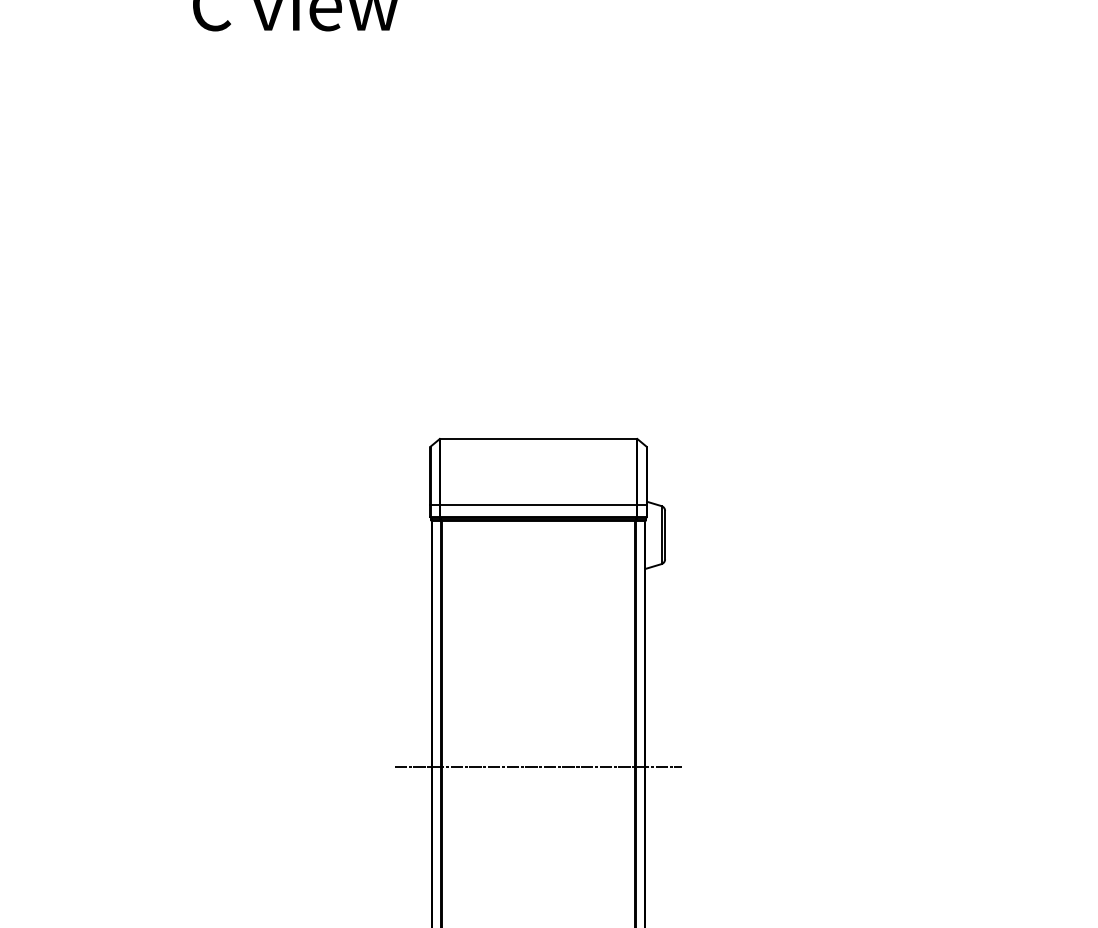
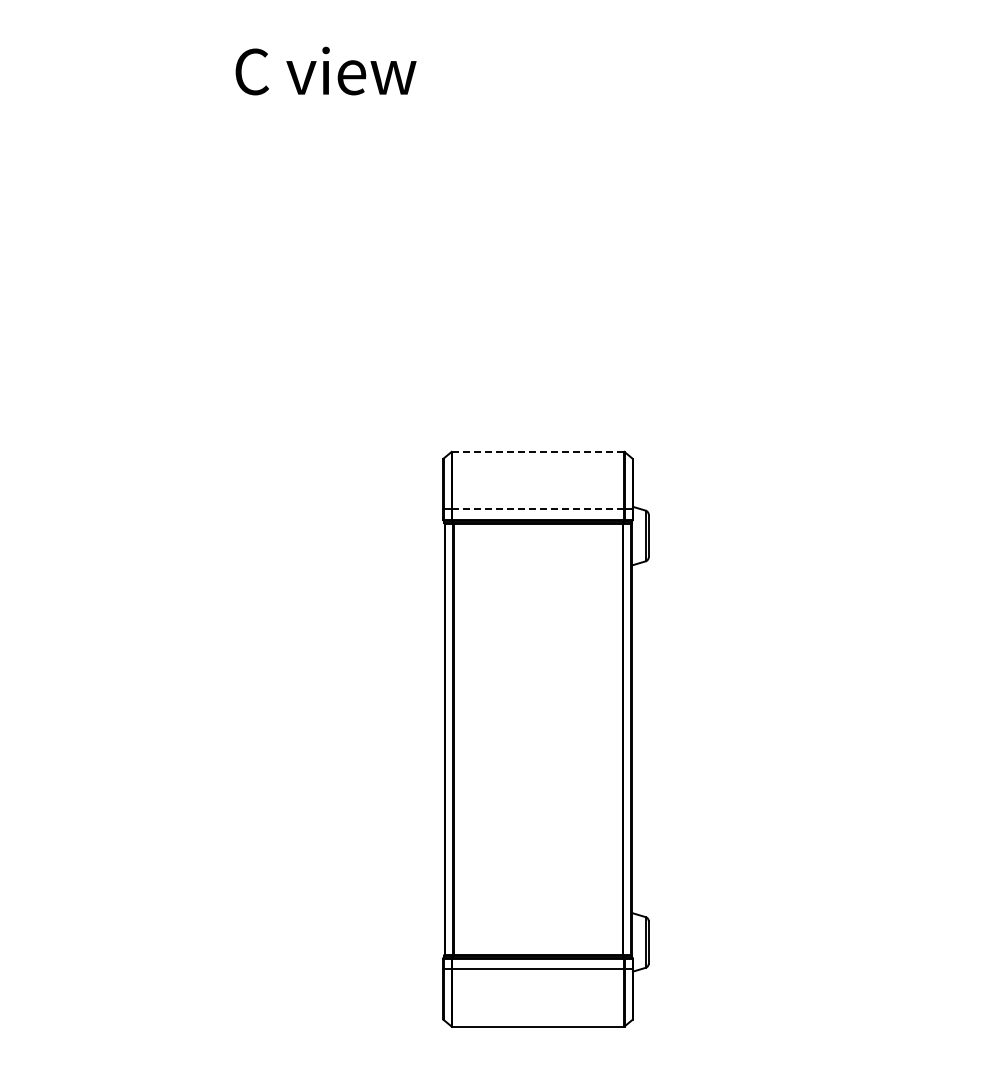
line: (539, 438) -> (538, 451), solid -> dashed
line: (539, 504) -> (538, 509), solid -> dashed
line: (537, 767) -> (537, 739), removed

